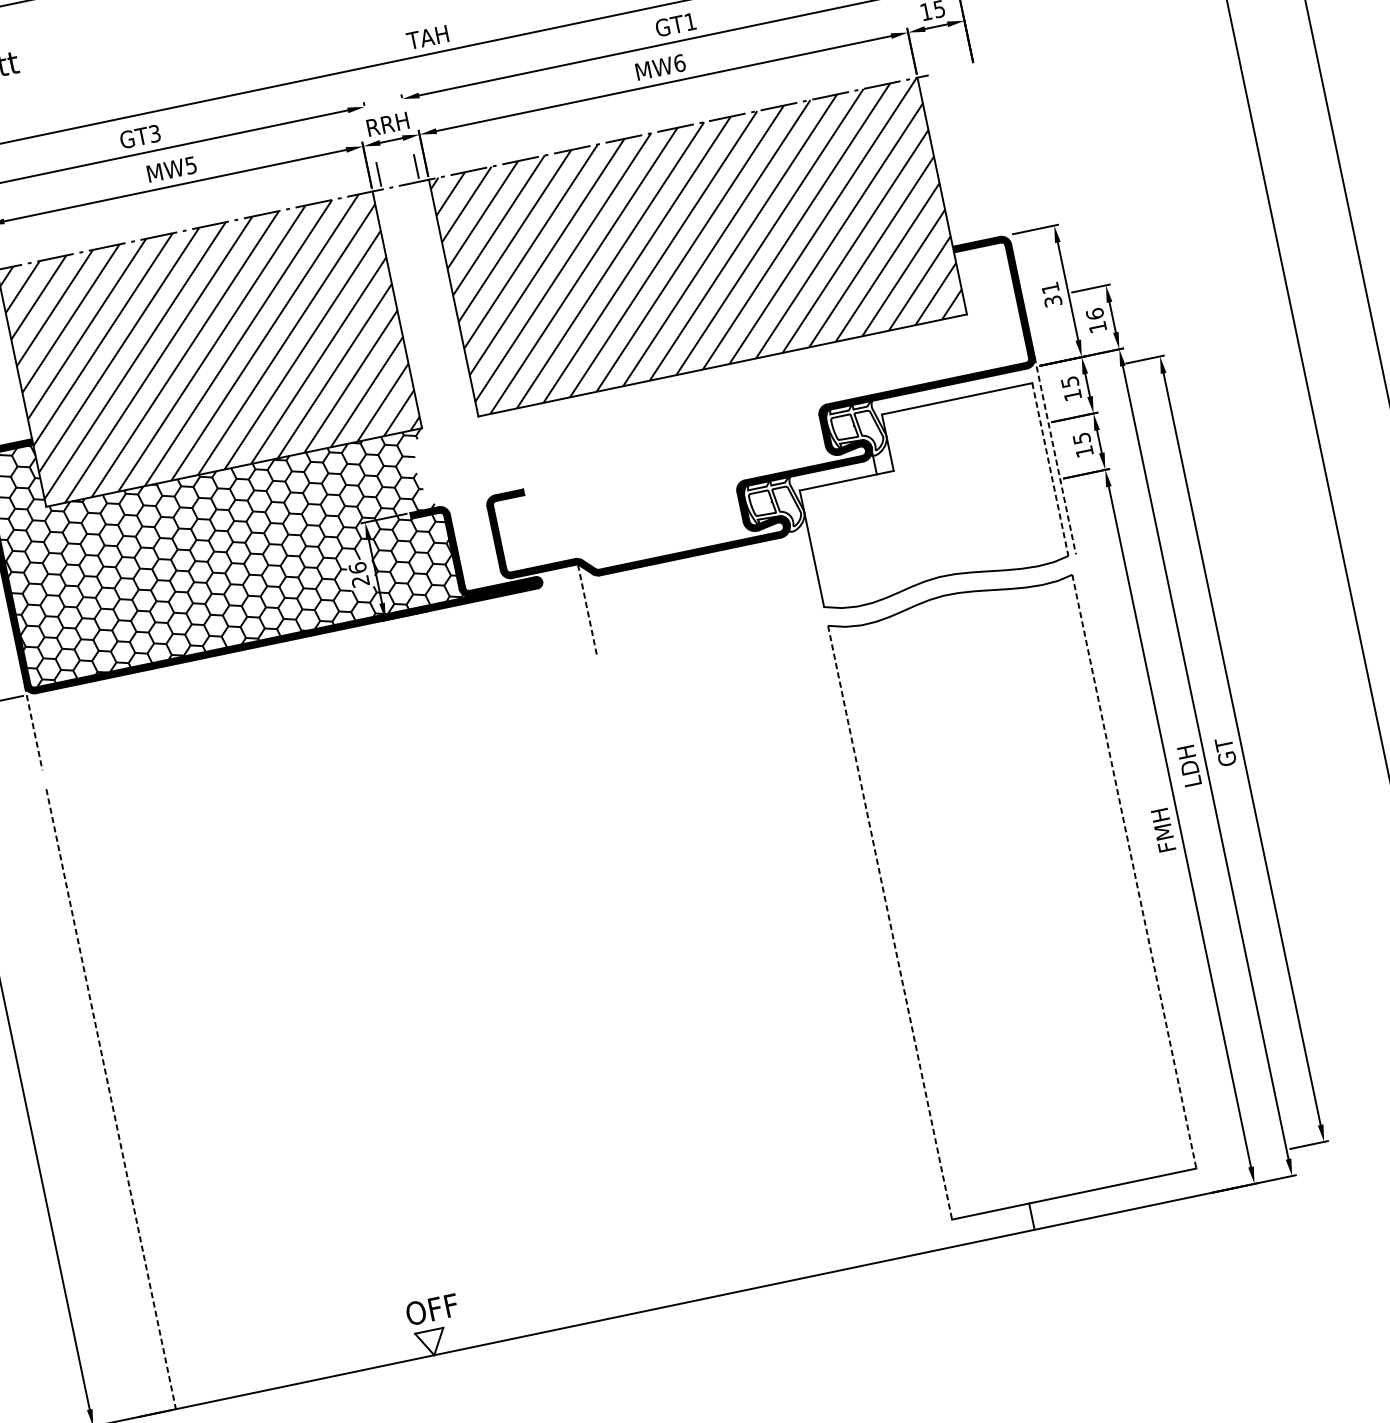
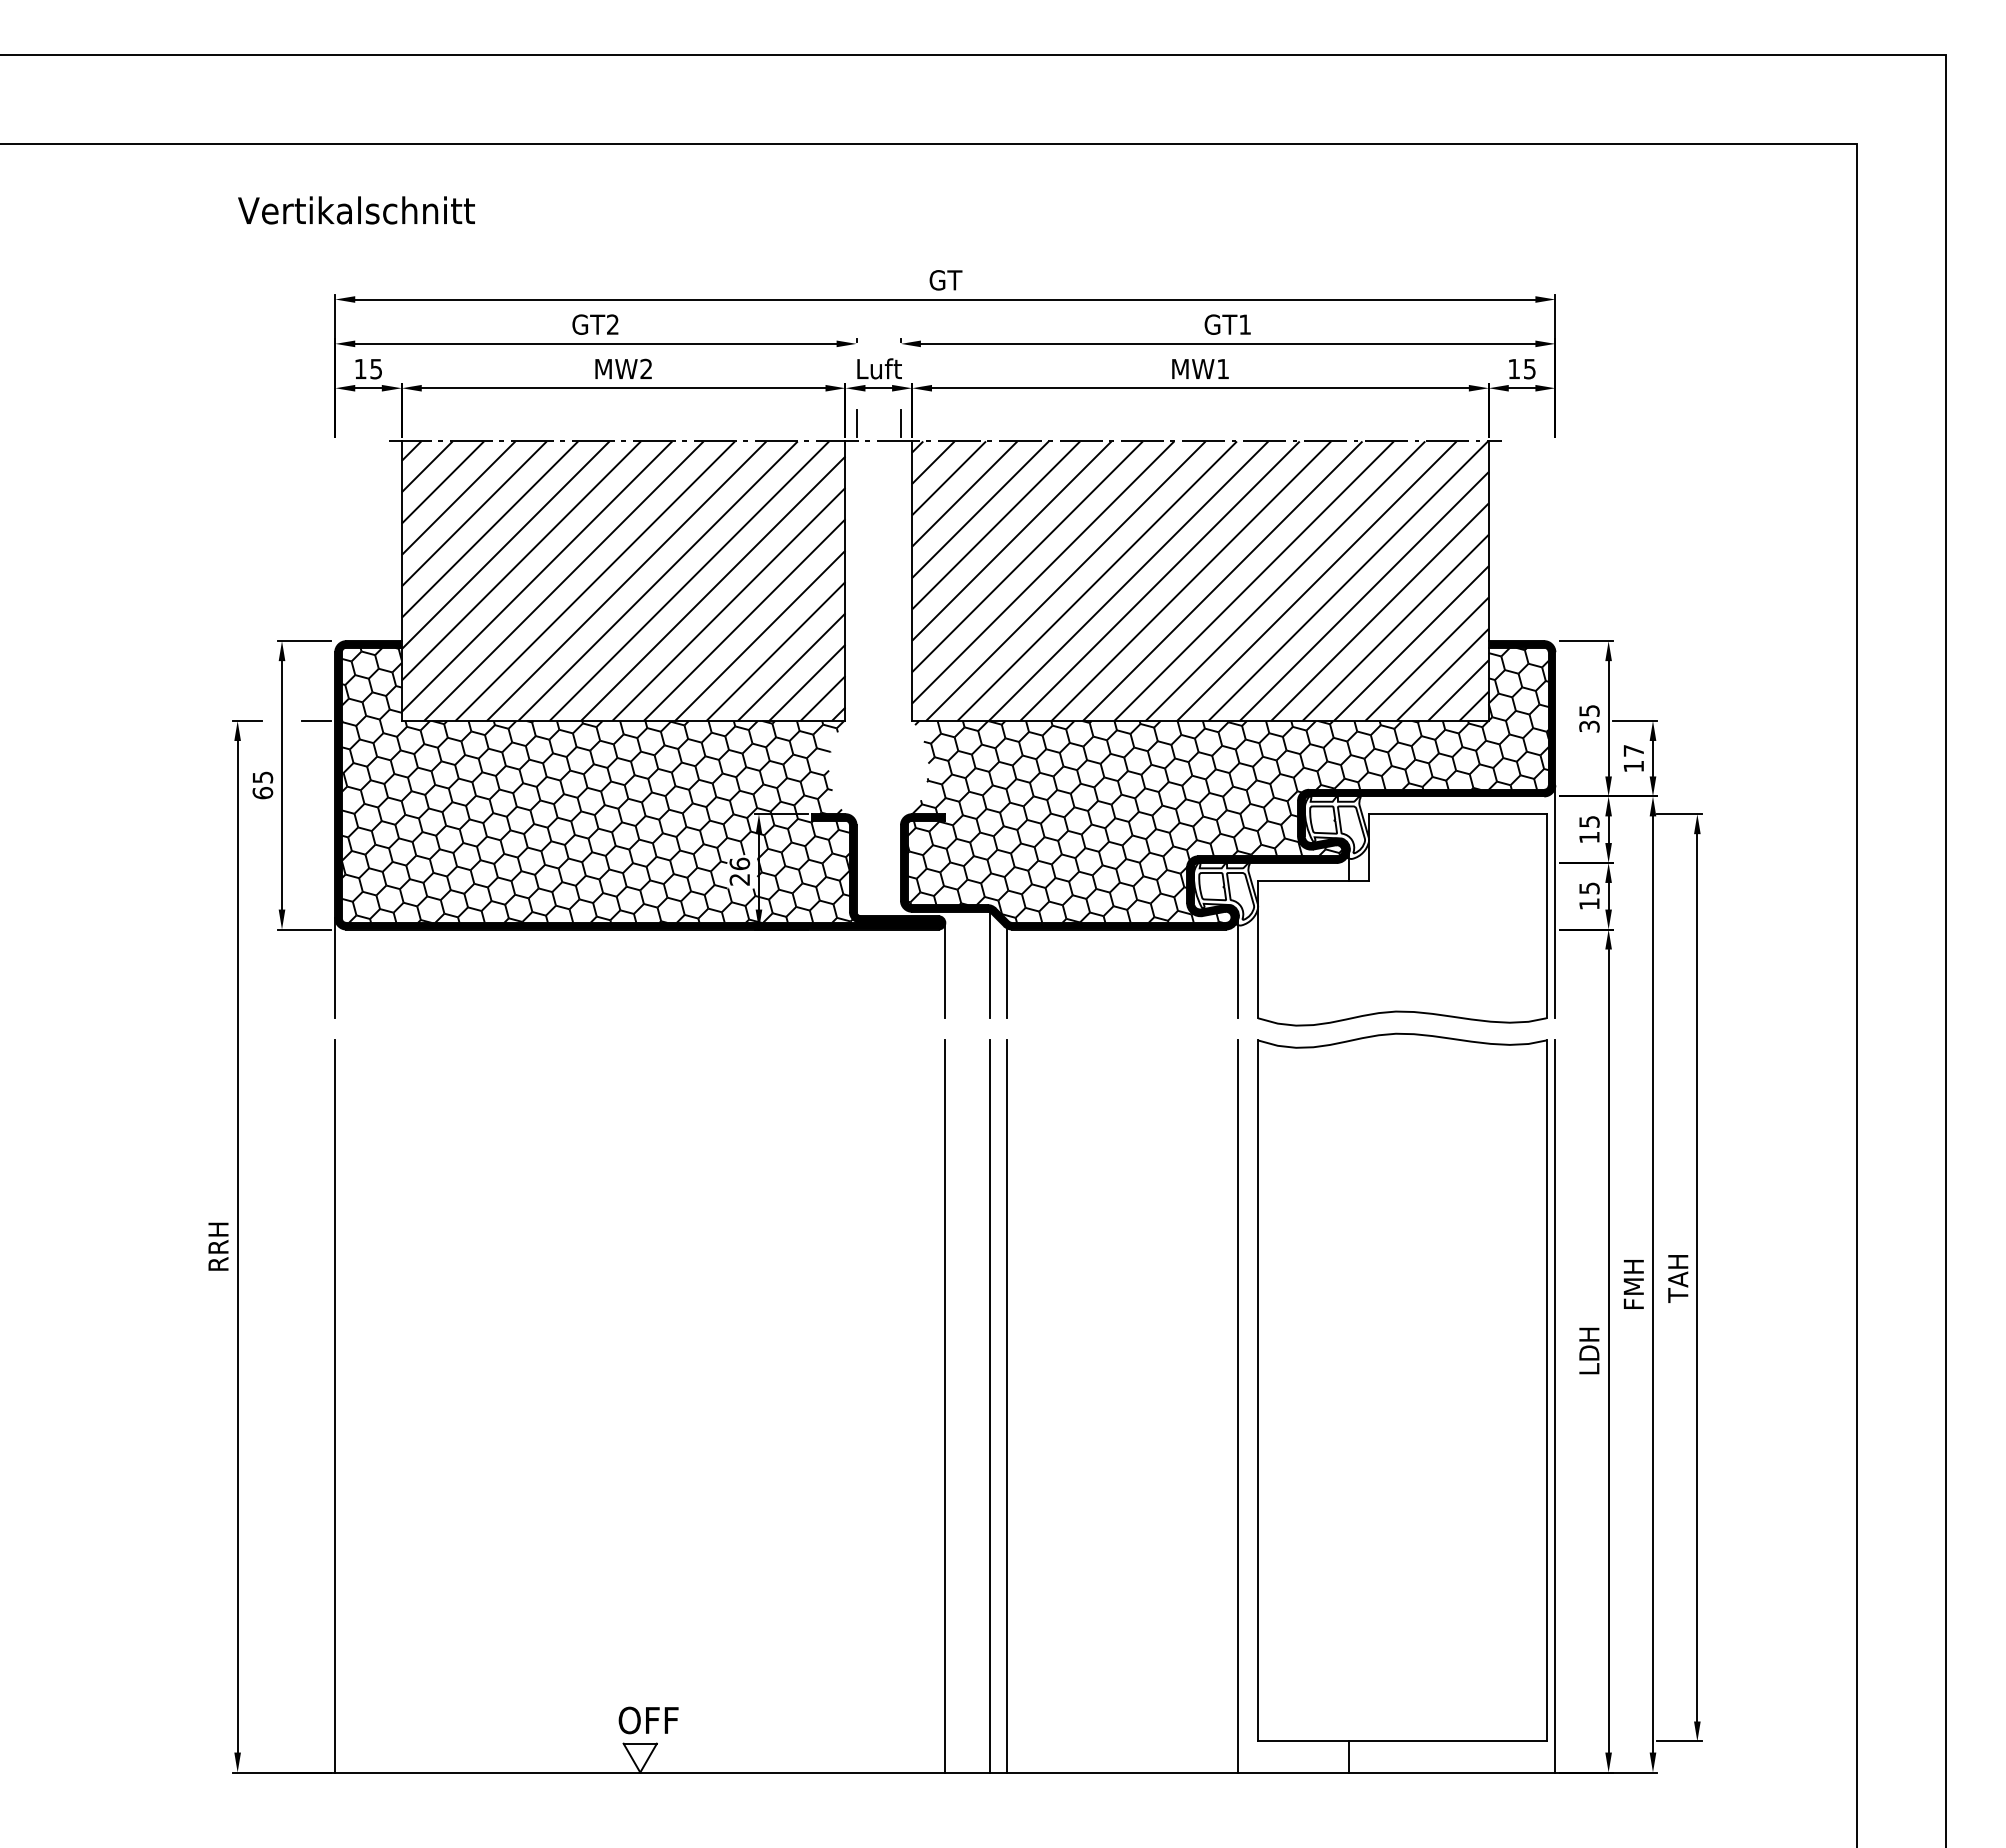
text: (427, 37) -> (944, 280), TAH -> GT
text: (679, 62) -> (1223, 368), MW6 -> MW1
text: (387, 123) -> (878, 368), RRH -> Luft
text: (154, 133) -> (612, 324), GT3 -> GT2
text: (191, 164) -> (646, 368), MW5 -> MW2
text: (1050, 287) -> (1589, 710), 31 -> 35
text: (1094, 313) -> (1633, 750), 16 -> 17
hatch: (756, 414) -> (1227, 784), added
line: (1055, 456) -> (1555, 902), dashed -> solid
line: (1050, 469) -> (1546, 916), dashed -> solid
line: (798, 567) -> (1238, 967), added
line: (587, 609) -> (989, 964), dashed -> solid
line: (603, 613) -> (1007, 973), added
line: (550, 621) -> (945, 970), added
line: (33, 728) -> (335, 968), dashed -> solid
text: (1226, 753) -> (1678, 1279), GT -> TAH
text: (1189, 766) -> (1633, 1284), LDH -> FMH
text: (1163, 829) -> (1589, 1350), FMH -> LDH
line: (1134, 871) -> (1546, 1390), dashed -> solid
line: (1144, 883) -> (1555, 1406), added
line: (890, 922) -> (1258, 1390), dashed -> solid
line: (876, 939) -> (1238, 1406), added
line: (680, 980) -> (1007, 1406), added
line: (665, 983) -> (989, 1406), added
line: (628, 991) -> (945, 1406), added
line: (111, 1099) -> (335, 1407), dashed -> solid

